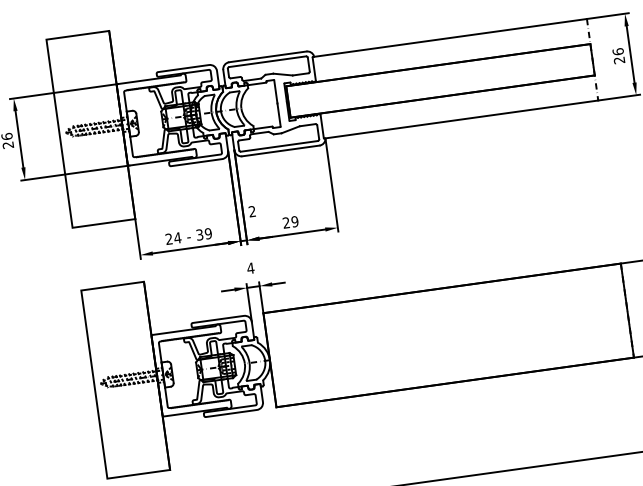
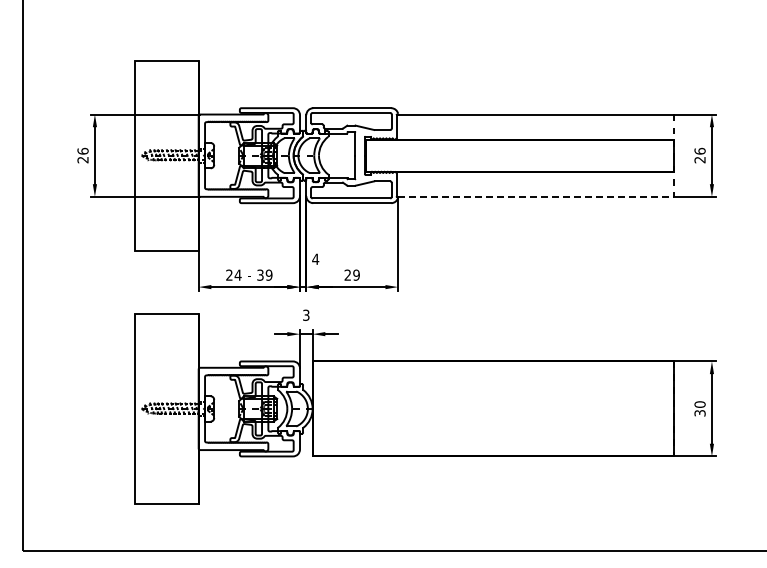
line: (462, 119) -> (536, 196), solid -> dashed
text: (252, 210) -> (315, 258), 2 -> 4
text: (249, 267) -> (305, 314), 4 -> 3

